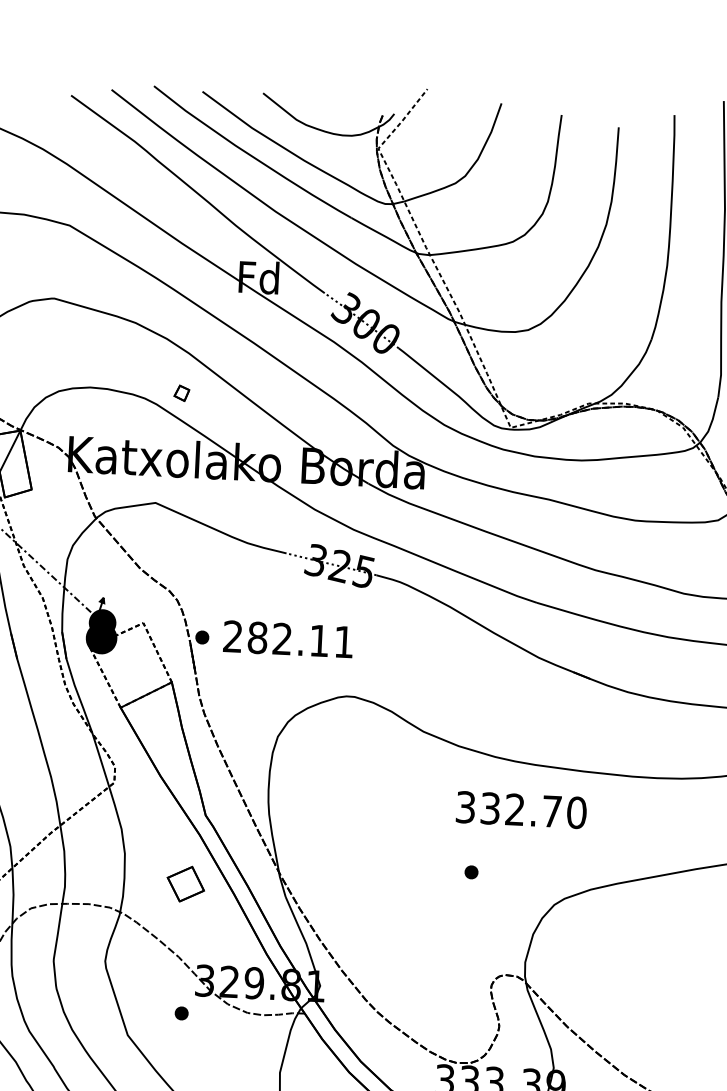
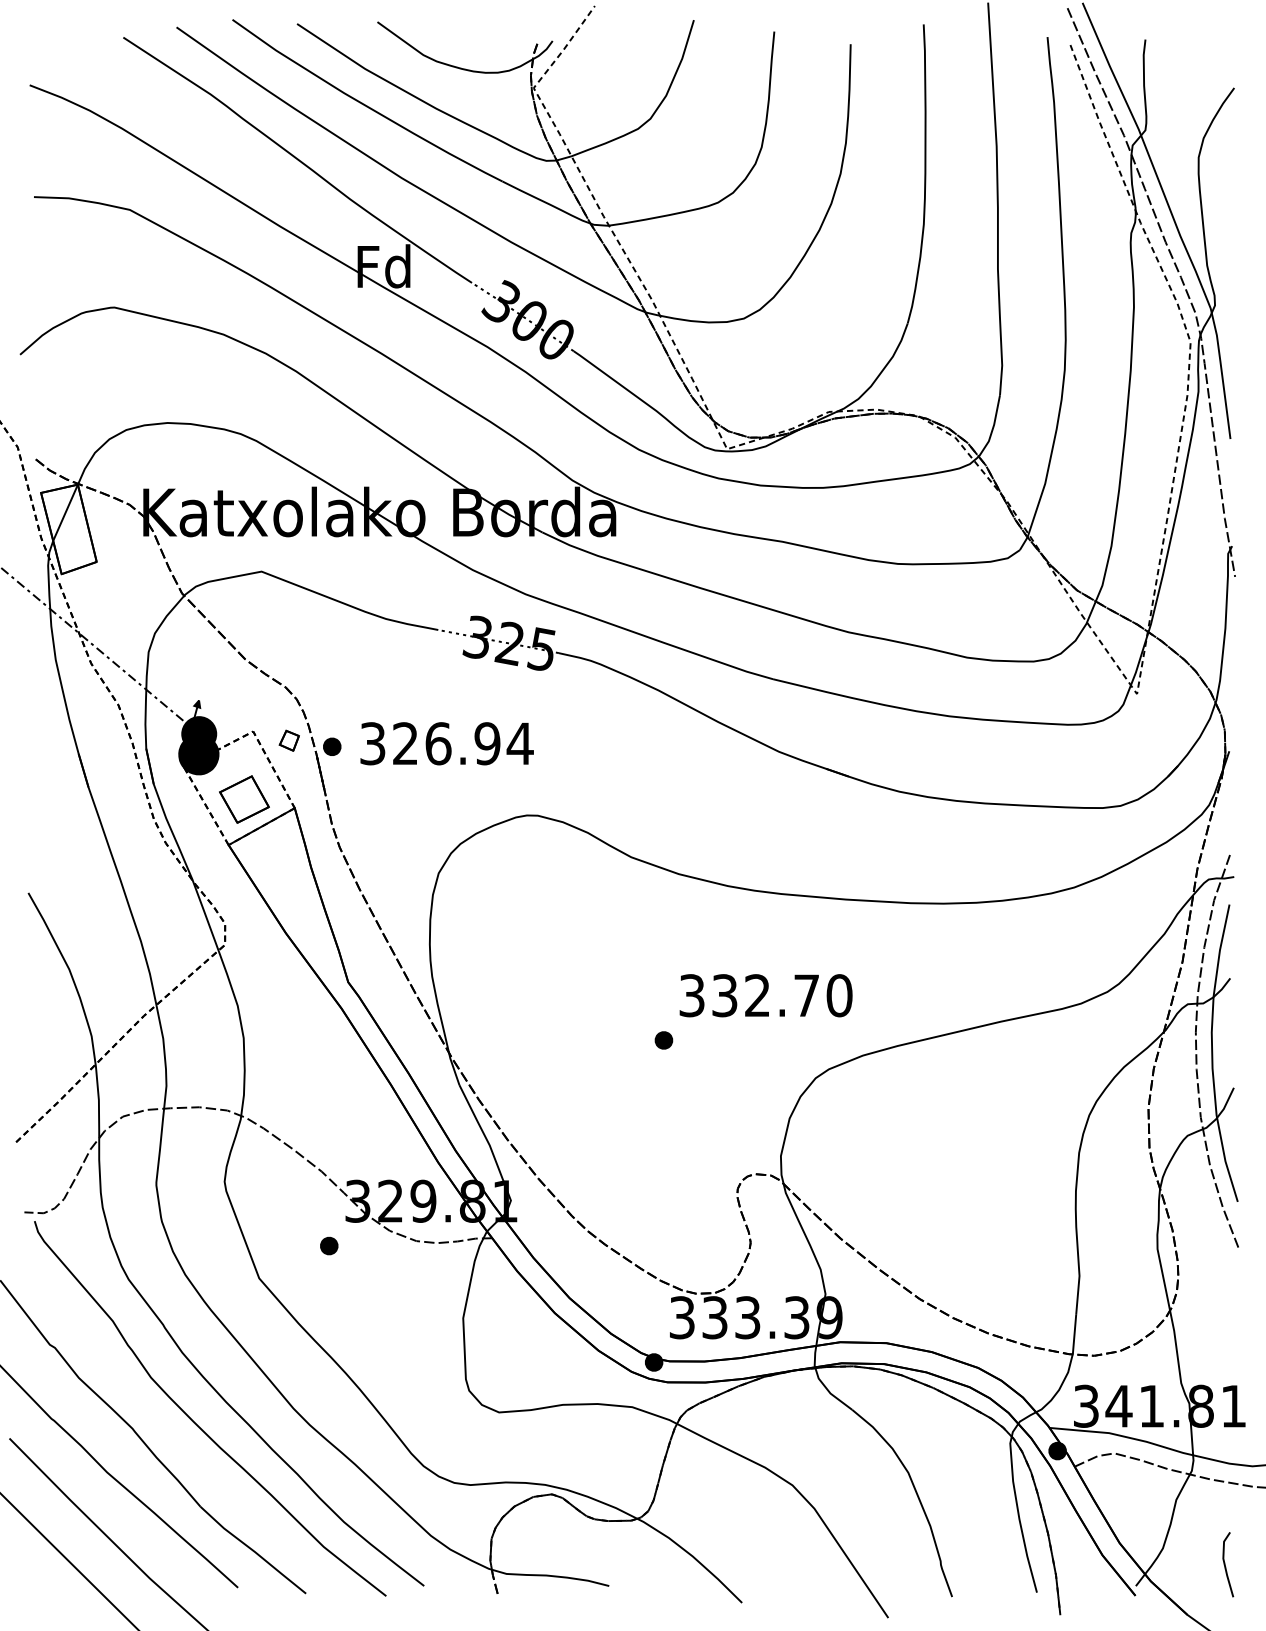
part: (181, 393) -> (288, 740), moved
text: (288, 639) -> (446, 743), 282.11 -> 326.94
text: (521, 809) -> (765, 995), moved
part: (471, 872) -> (663, 1040), moved
part: (185, 884) -> (244, 799), moved

